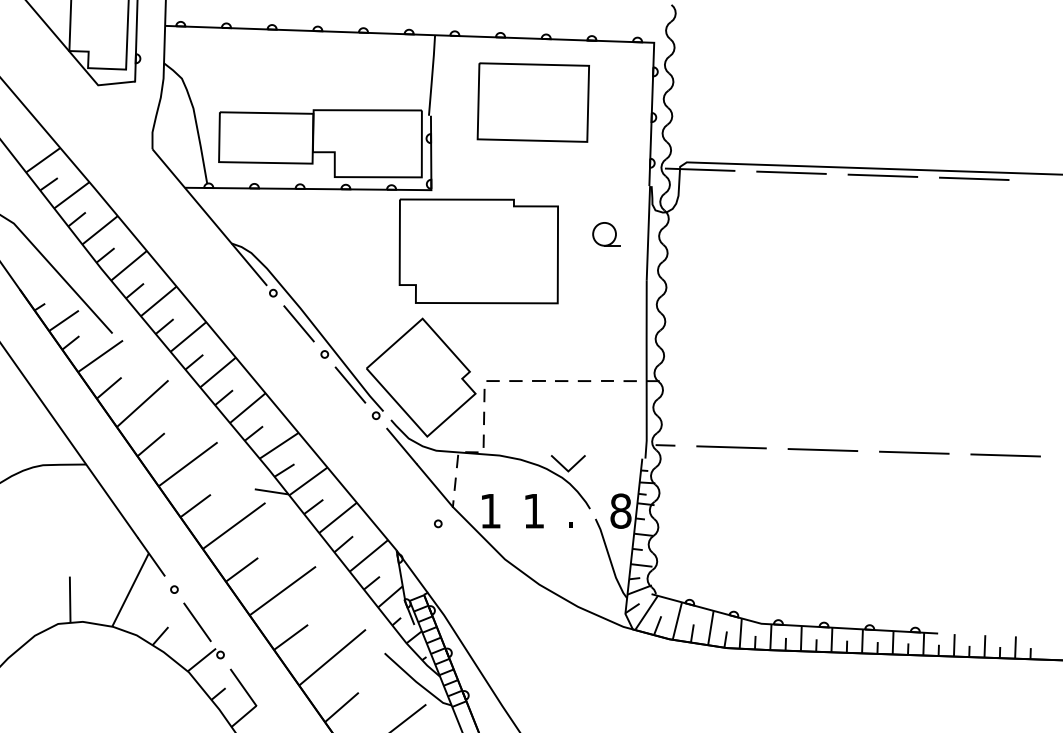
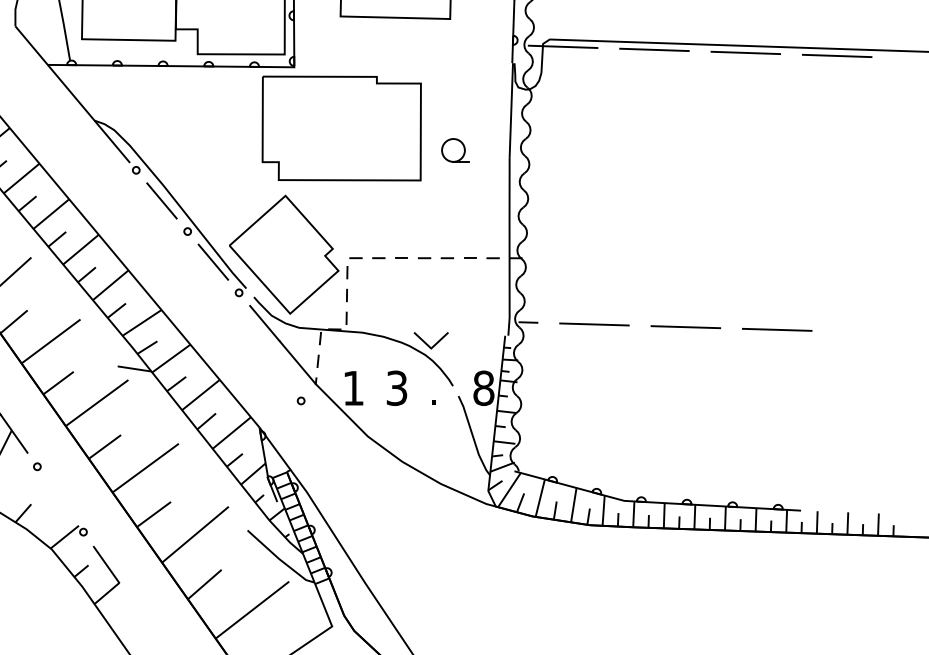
part: (606, 234) -> (455, 150), moved
line: (1005, 455) -> (868, 332), removed
text: (534, 510) -> (397, 387), 1 -> 3
line: (197, 622) -> (60, 499), removed

